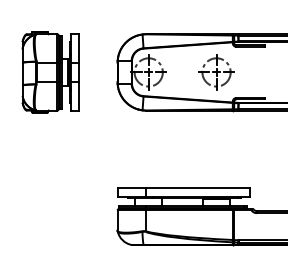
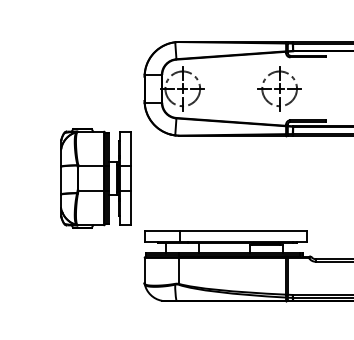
part: (50, 72) -> (95, 178), moved
part: (216, 72) -> (279, 88), moved

